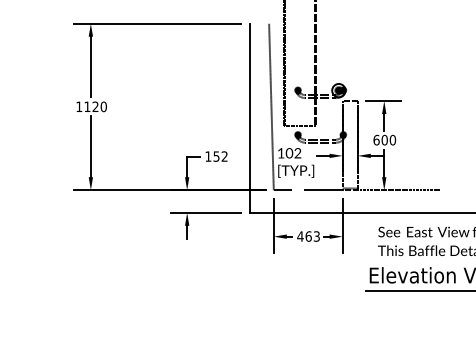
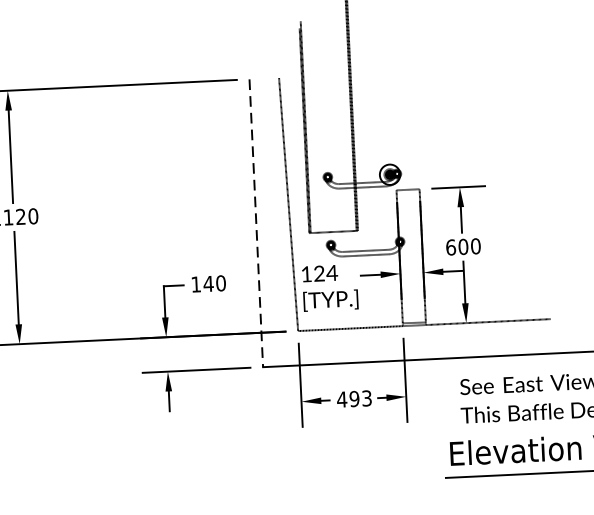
line: (249, 118) -> (256, 223), solid -> dashed
text: (293, 153) -> (325, 273), 102 -> 124
text: (220, 156) -> (214, 283), 152 -> 140
text: (308, 236) -> (354, 398), 463 -> 493

